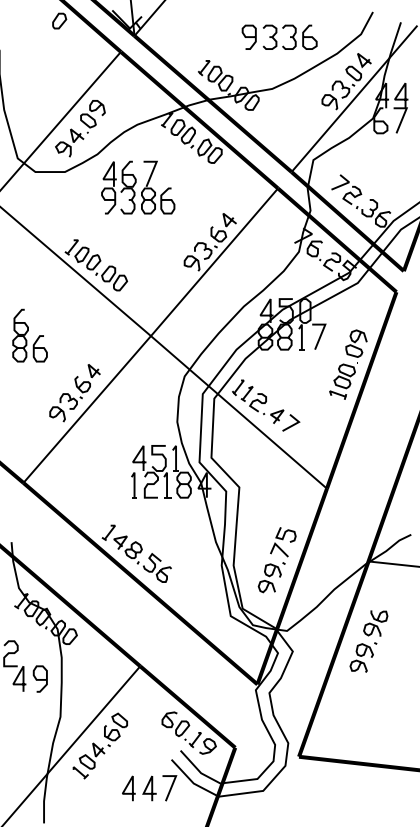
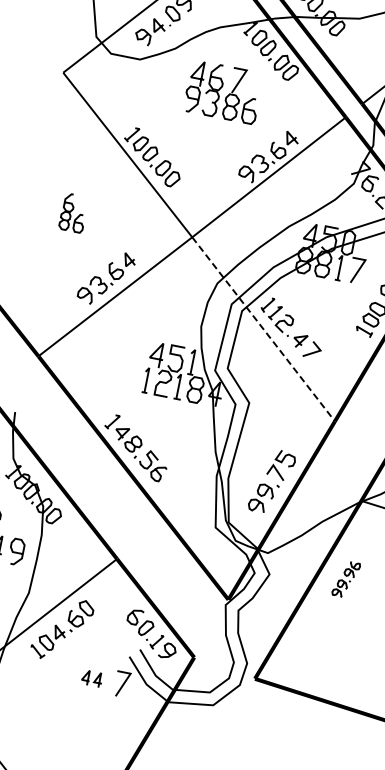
part: (138, 187) -> (223, 92), moved
part: (29, 335) -> (73, 212), size x0.7
line: (239, 412) -> (264, 329), solid -> dashed
part: (368, 641) -> (345, 579), size x0.6
part: (139, 788) -> (92, 678), size x0.6

